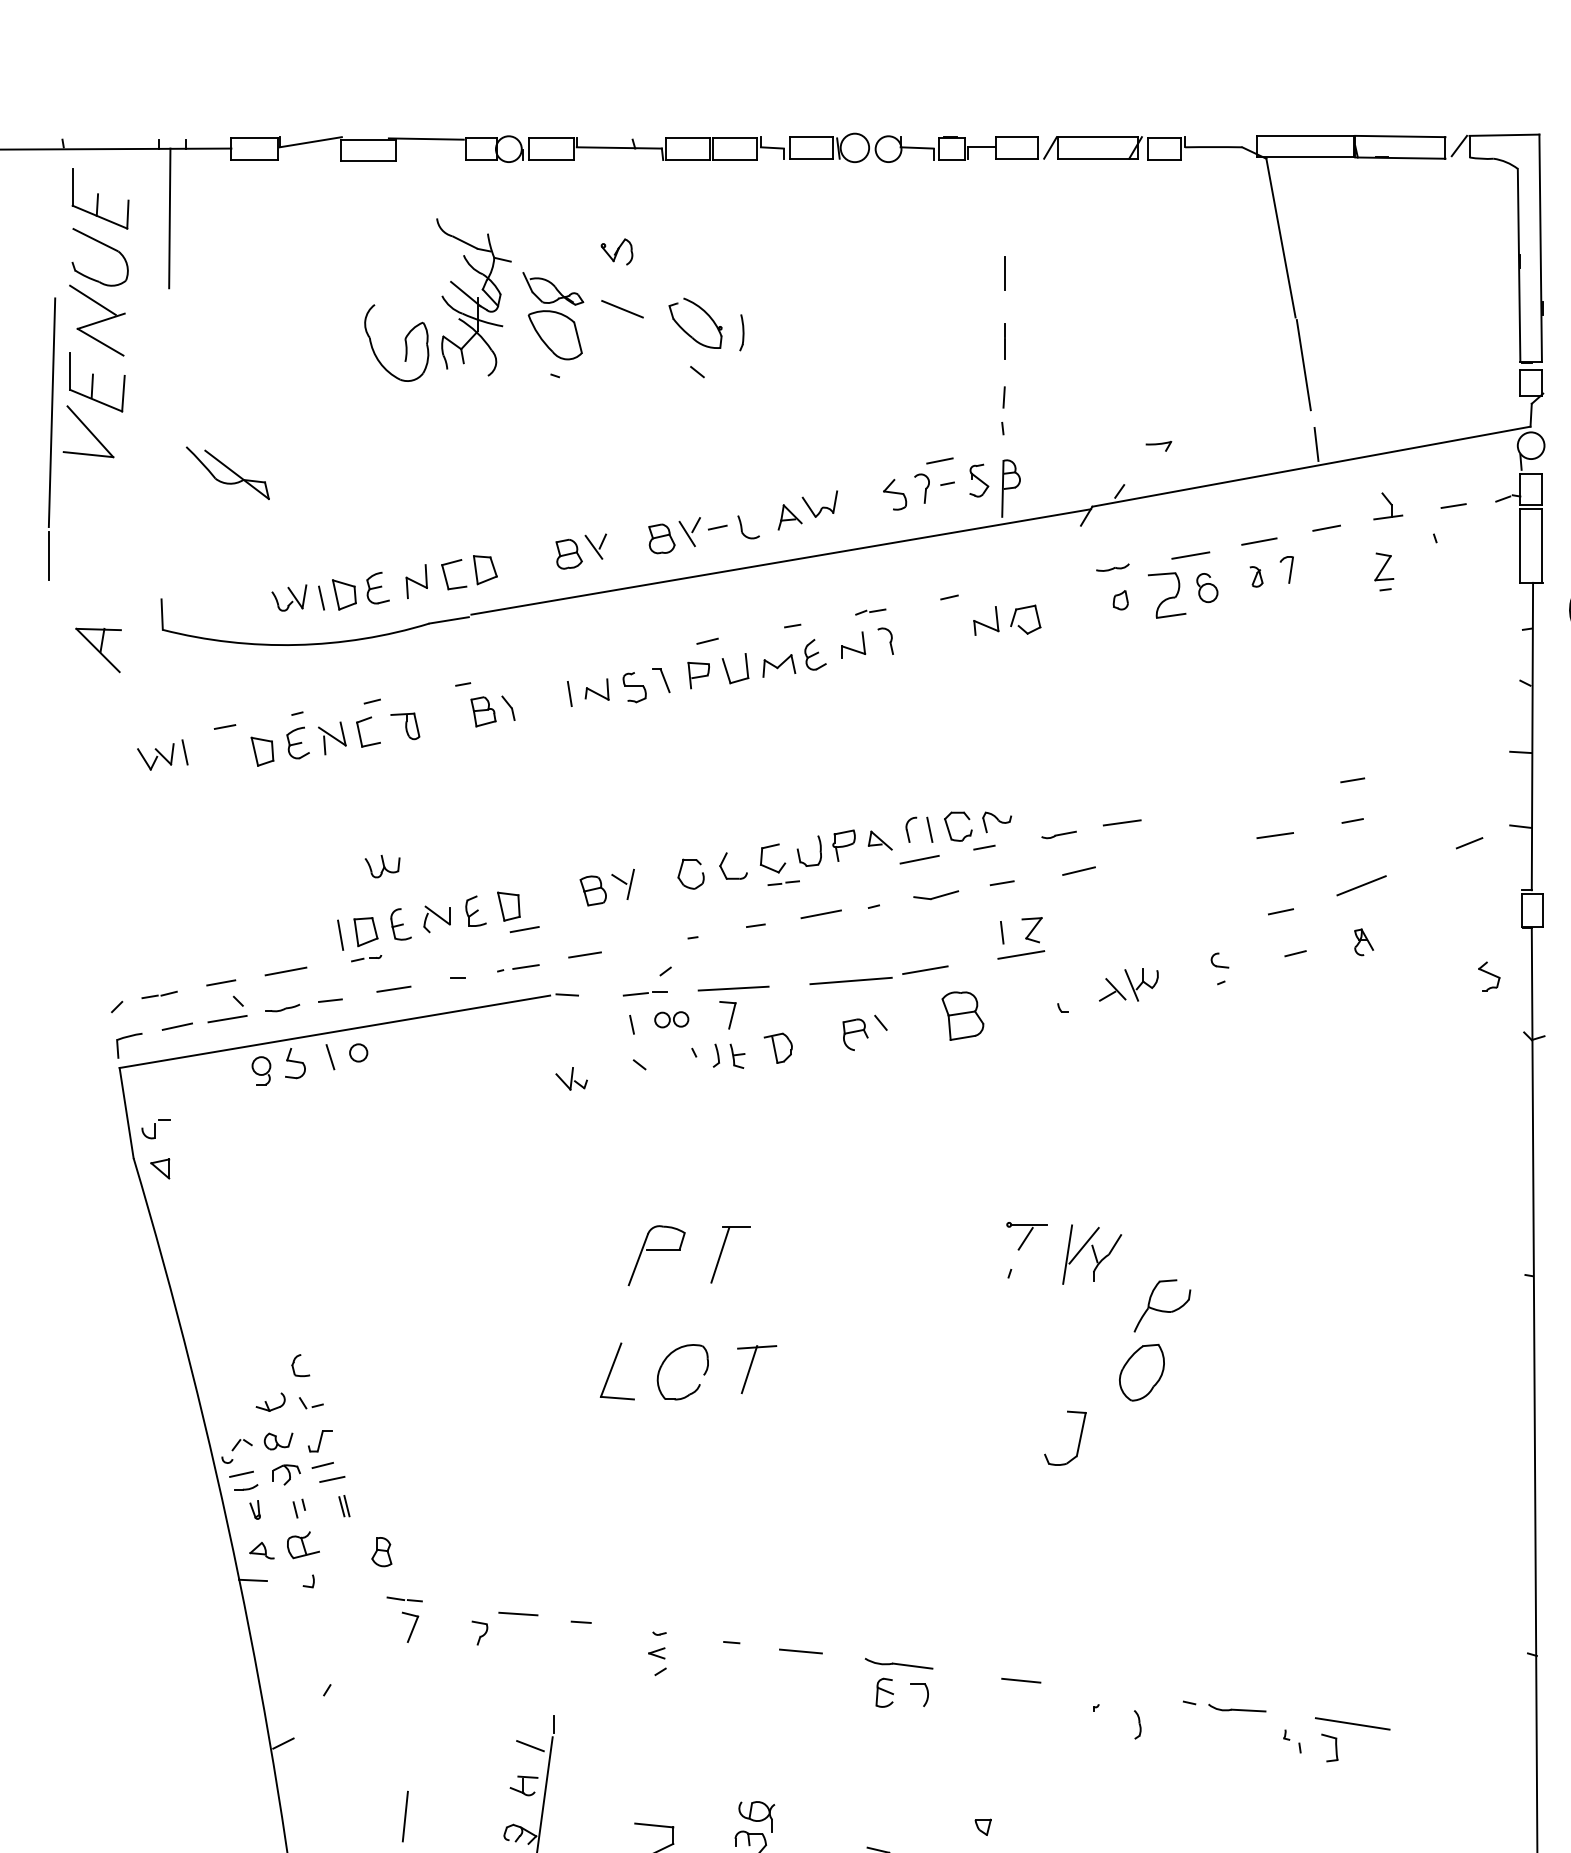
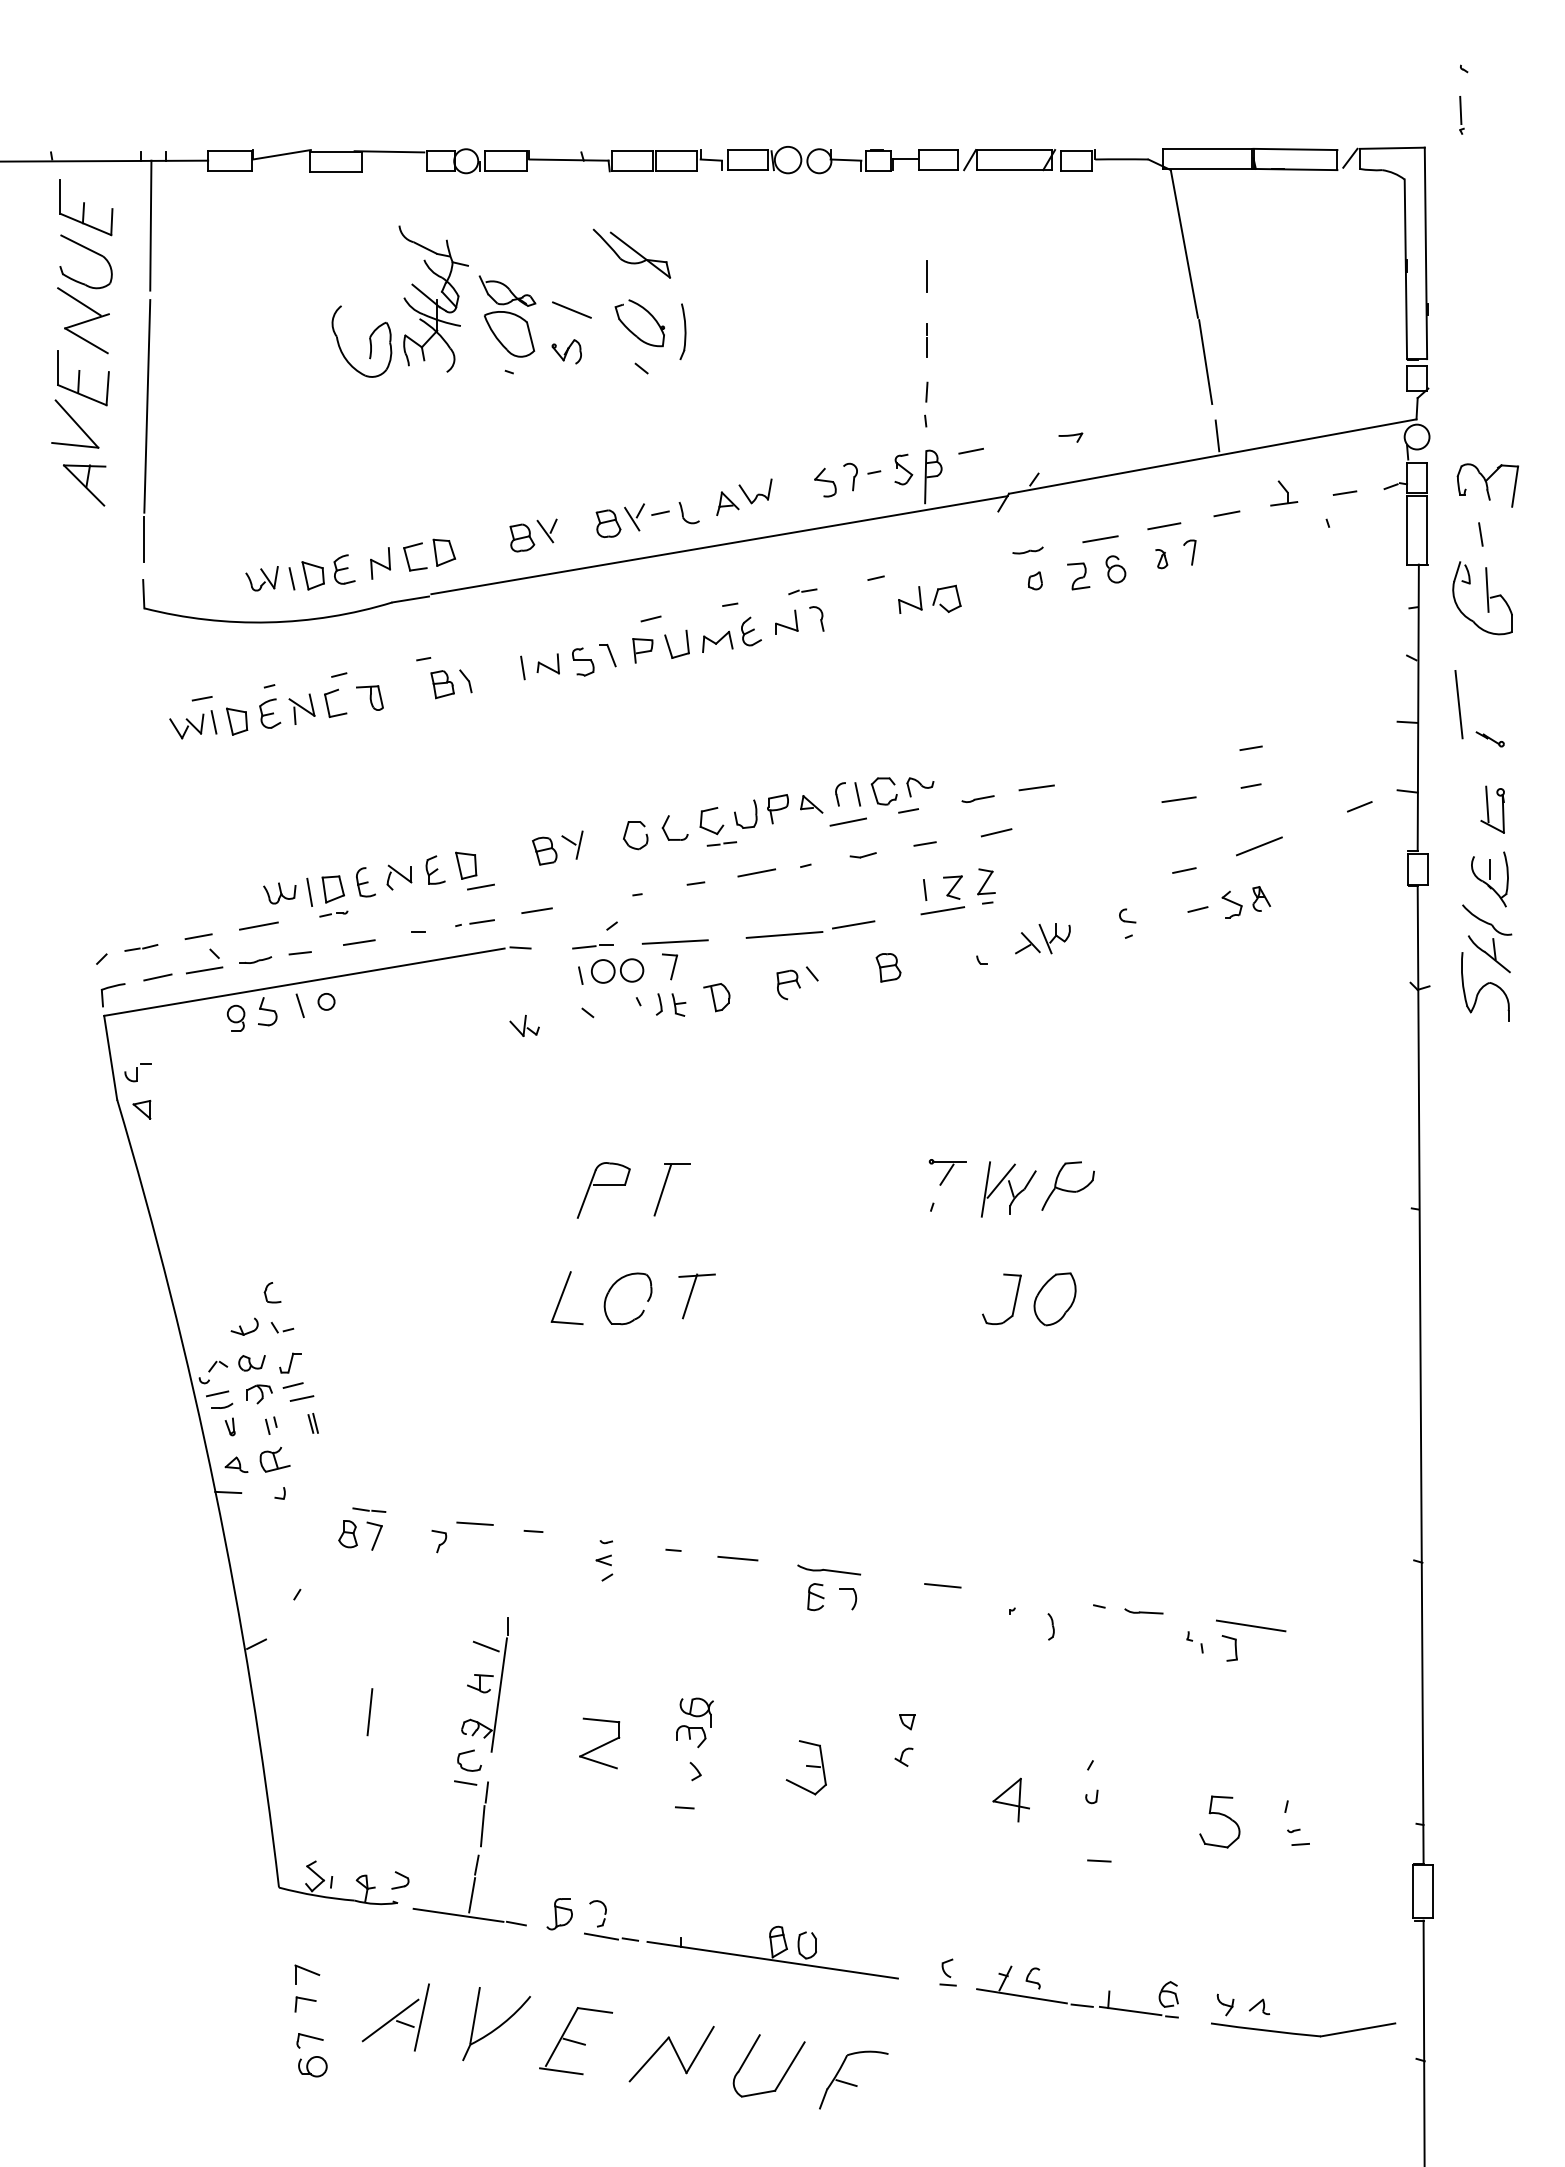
part: (616, 251) -> (566, 351), moved
part: (741, 332) -> (682, 331), size x1.67
line: (52, 438) -> (147, 430), moved
line: (939, 460) -> (970, 450), moved
part: (227, 473) -> (631, 253), moved
part: (1384, 571) -> (986, 886), moved
part: (1167, 595) -> (1078, 576), size x0.62
part: (98, 650) -> (84, 485), moved
part: (162, 754) -> (193, 724), moved
part: (382, 866) -> (279, 893), moved
part: (934, 895) -> (862, 855), size x0.62
part: (1488, 976) -> (1231, 904), moved
part: (962, 1015) -> (888, 967), size x0.62
part: (671, 1019) -> (617, 970), size x1.67
part: (1161, 1305) -> (1067, 1185), moved
part: (1078, 1439) -> (1014, 1300), moved
part: (381, 1552) -> (347, 1534), moved
part: (1237, 1708) -> (1143, 1611), size x0.71

